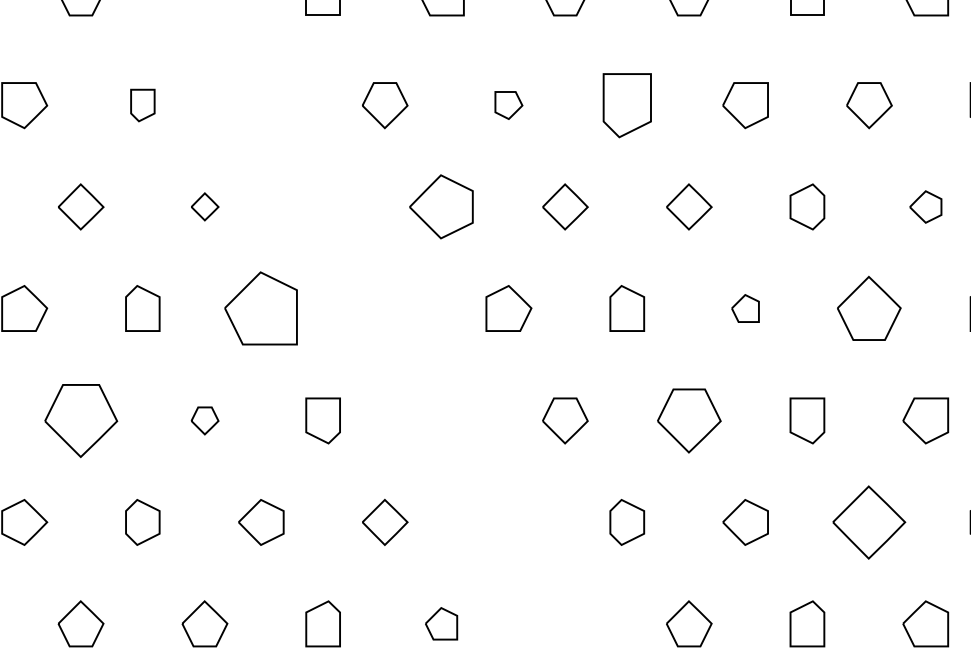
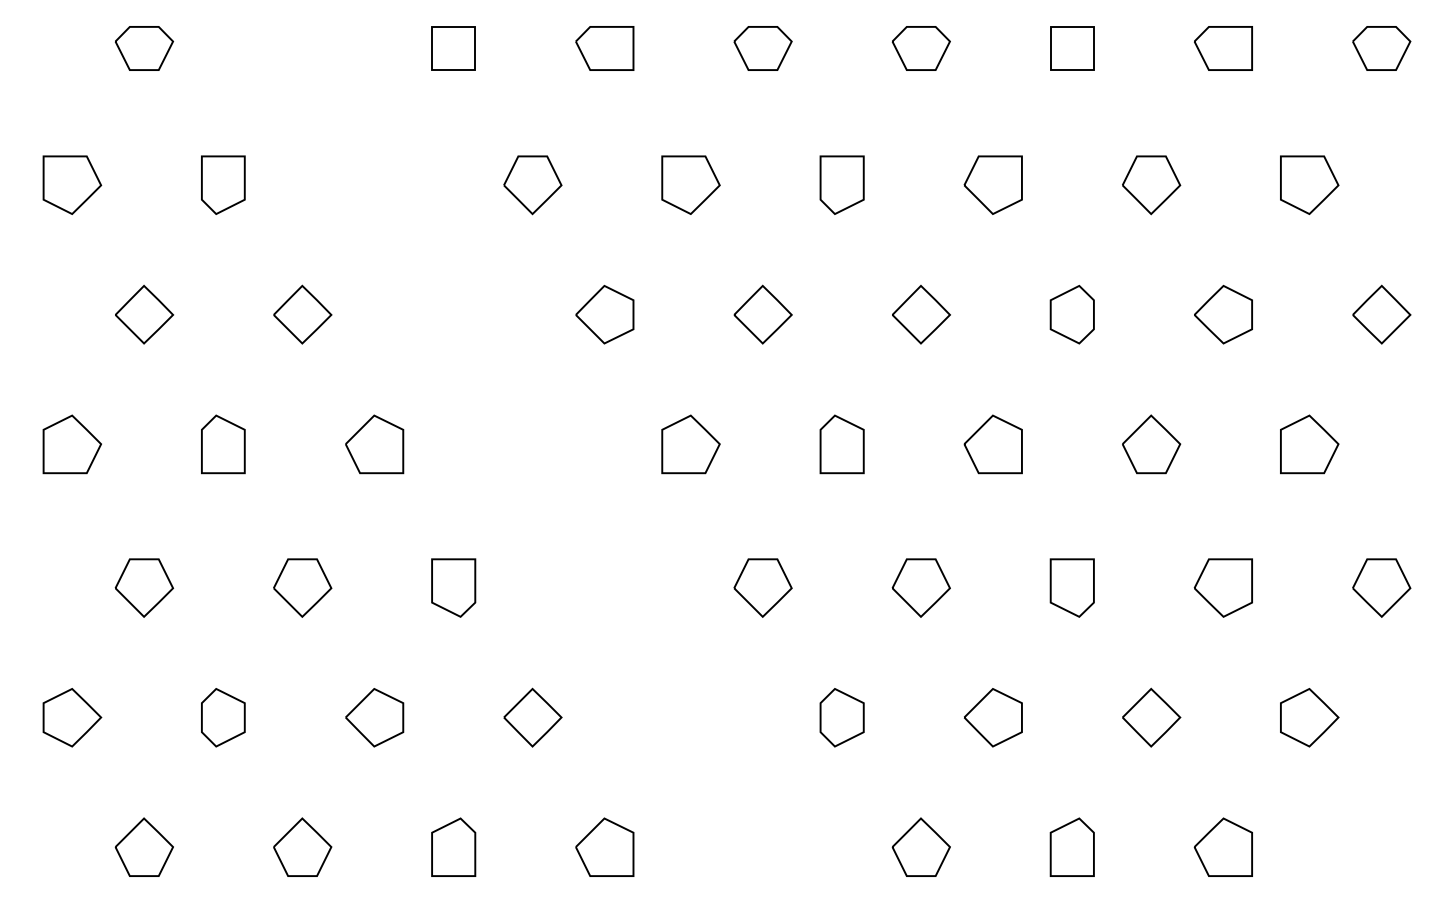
part: (142, 105) -> (223, 184), size x1.43
part: (508, 105) -> (690, 184), size x1.67
part: (626, 105) -> (841, 184), size x0.71
part: (204, 206) -> (302, 314), size x1.67
part: (441, 206) -> (604, 314), size x0.71
part: (925, 206) -> (1223, 314), size x1.43
part: (261, 308) -> (374, 444), size x0.62
part: (744, 308) -> (992, 444), size x1.67
part: (869, 308) -> (1151, 444), size x0.71
part: (80, 420) -> (143, 587), size x0.62
part: (204, 420) -> (302, 587), size x1.67
part: (688, 420) -> (920, 587), size x0.71
part: (869, 522) -> (1151, 717), size x0.62
part: (441, 623) -> (604, 846), size x1.43

